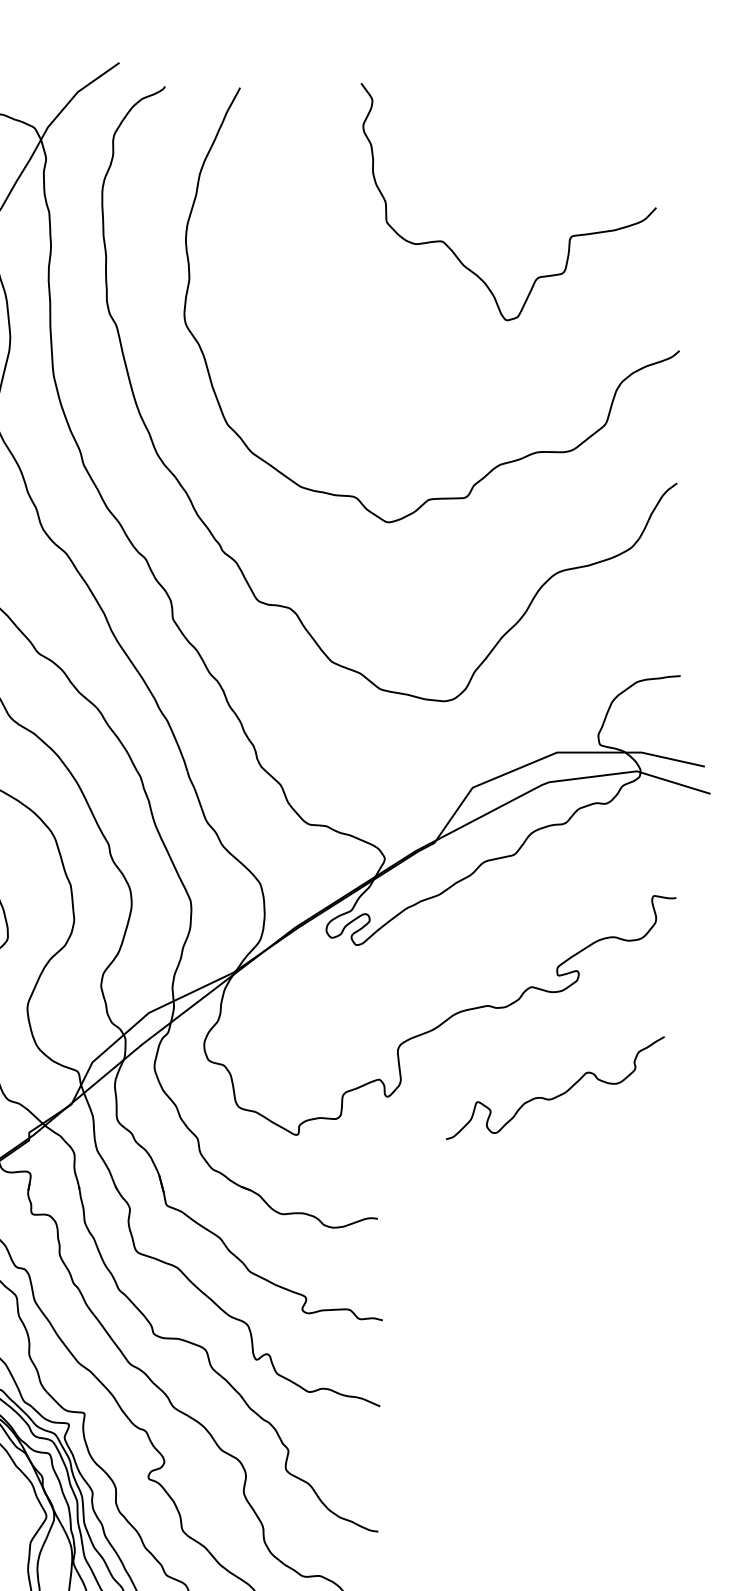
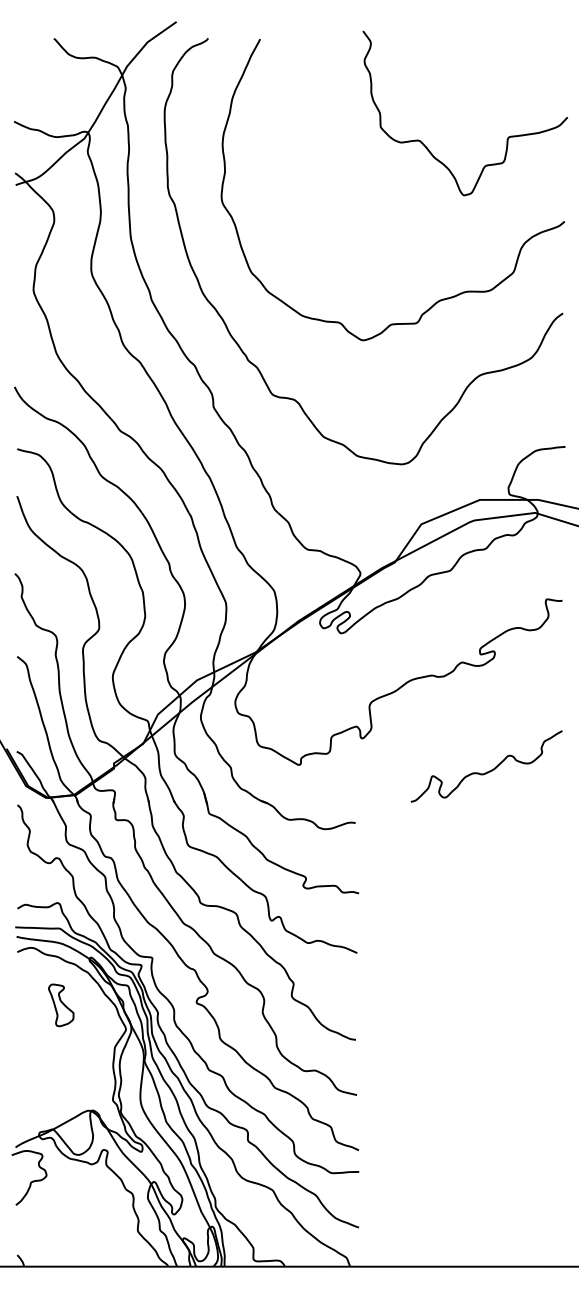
curve: (569, 236) -> (507, 137), moved
curve: (559, 1093) -> (489, 770), moved

